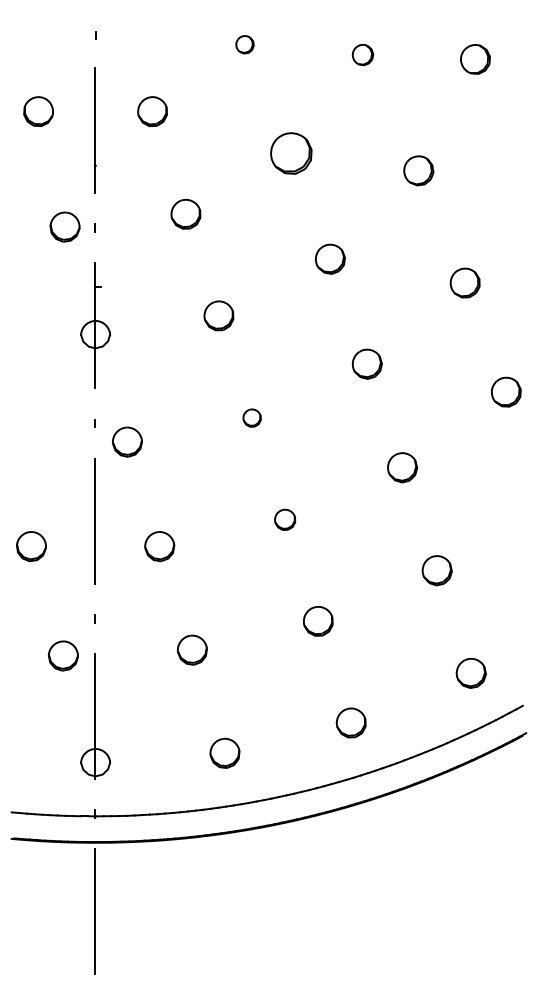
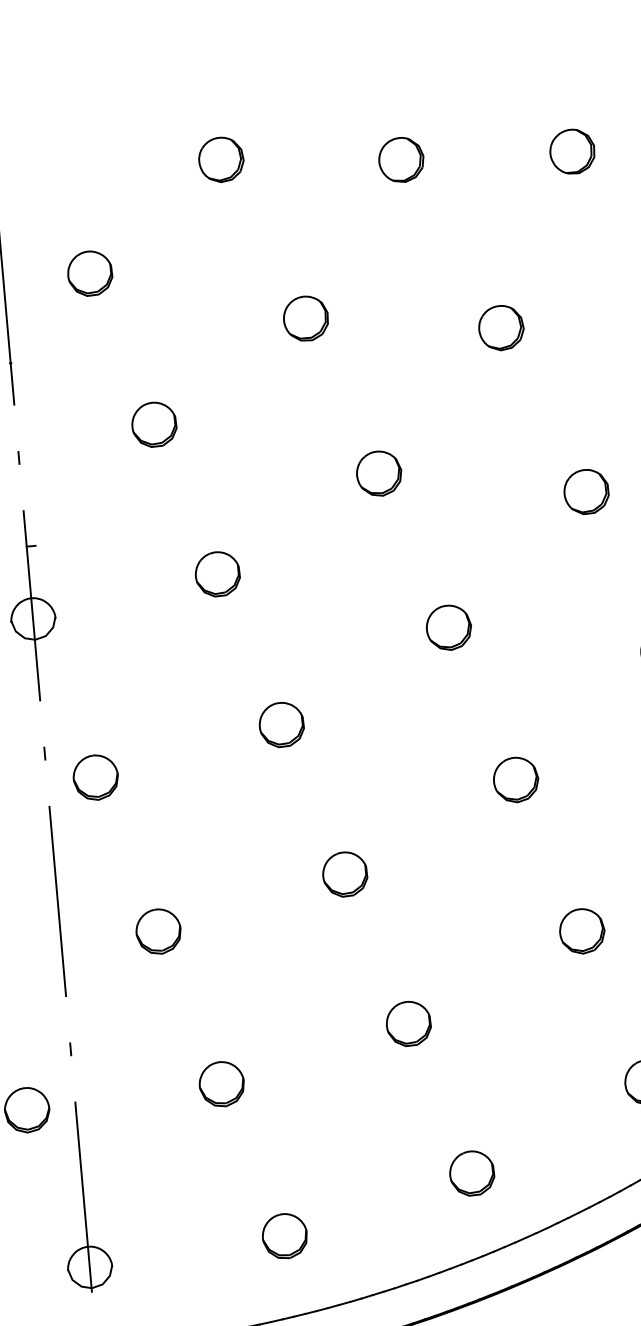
part: (244, 44) -> (220, 159), size x1.67
part: (362, 54) -> (400, 159), size x1.43
part: (291, 153) -> (306, 318), size x0.71
part: (251, 417) -> (280, 723), size x1.67
part: (284, 519) -> (344, 874), size x1.43

